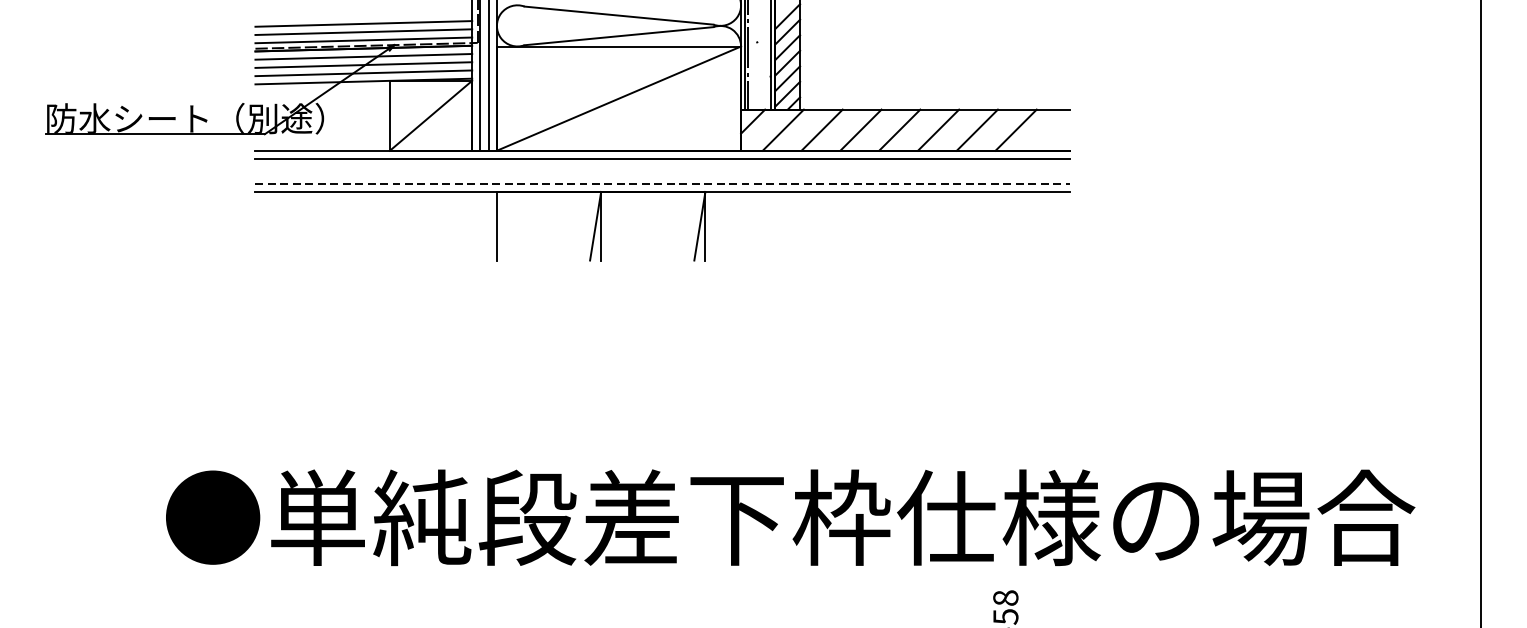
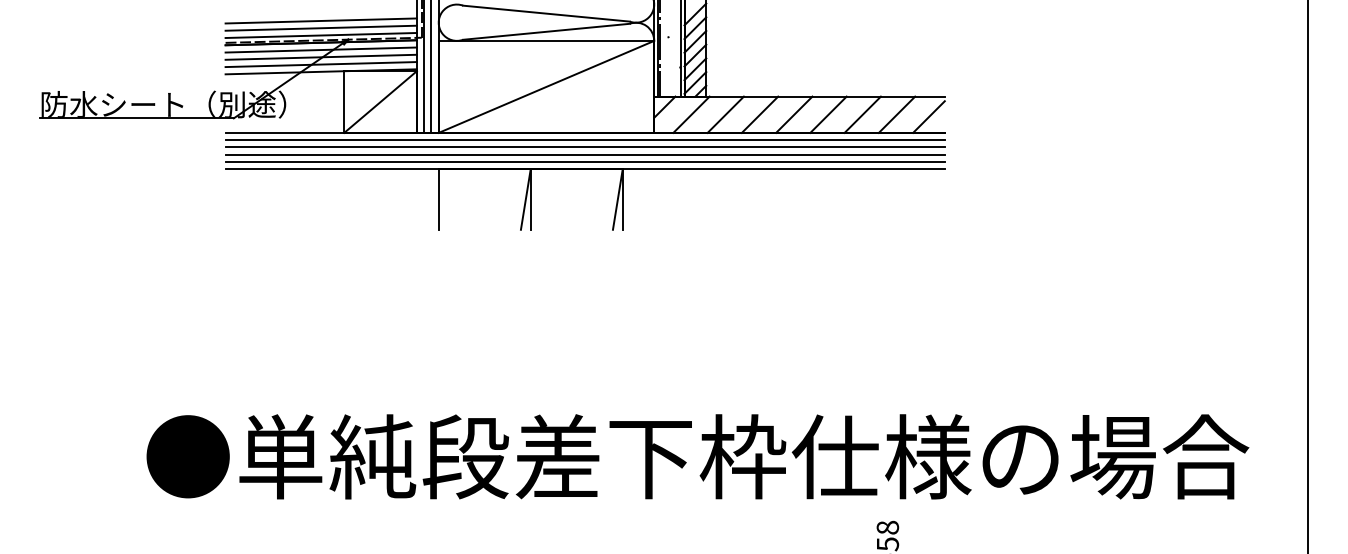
line: (1051, 132) -> (928, 116), added
line: (662, 167) -> (584, 147), added
line: (662, 175) -> (584, 154), added
line: (663, 184) -> (585, 162), dashed -> solid

